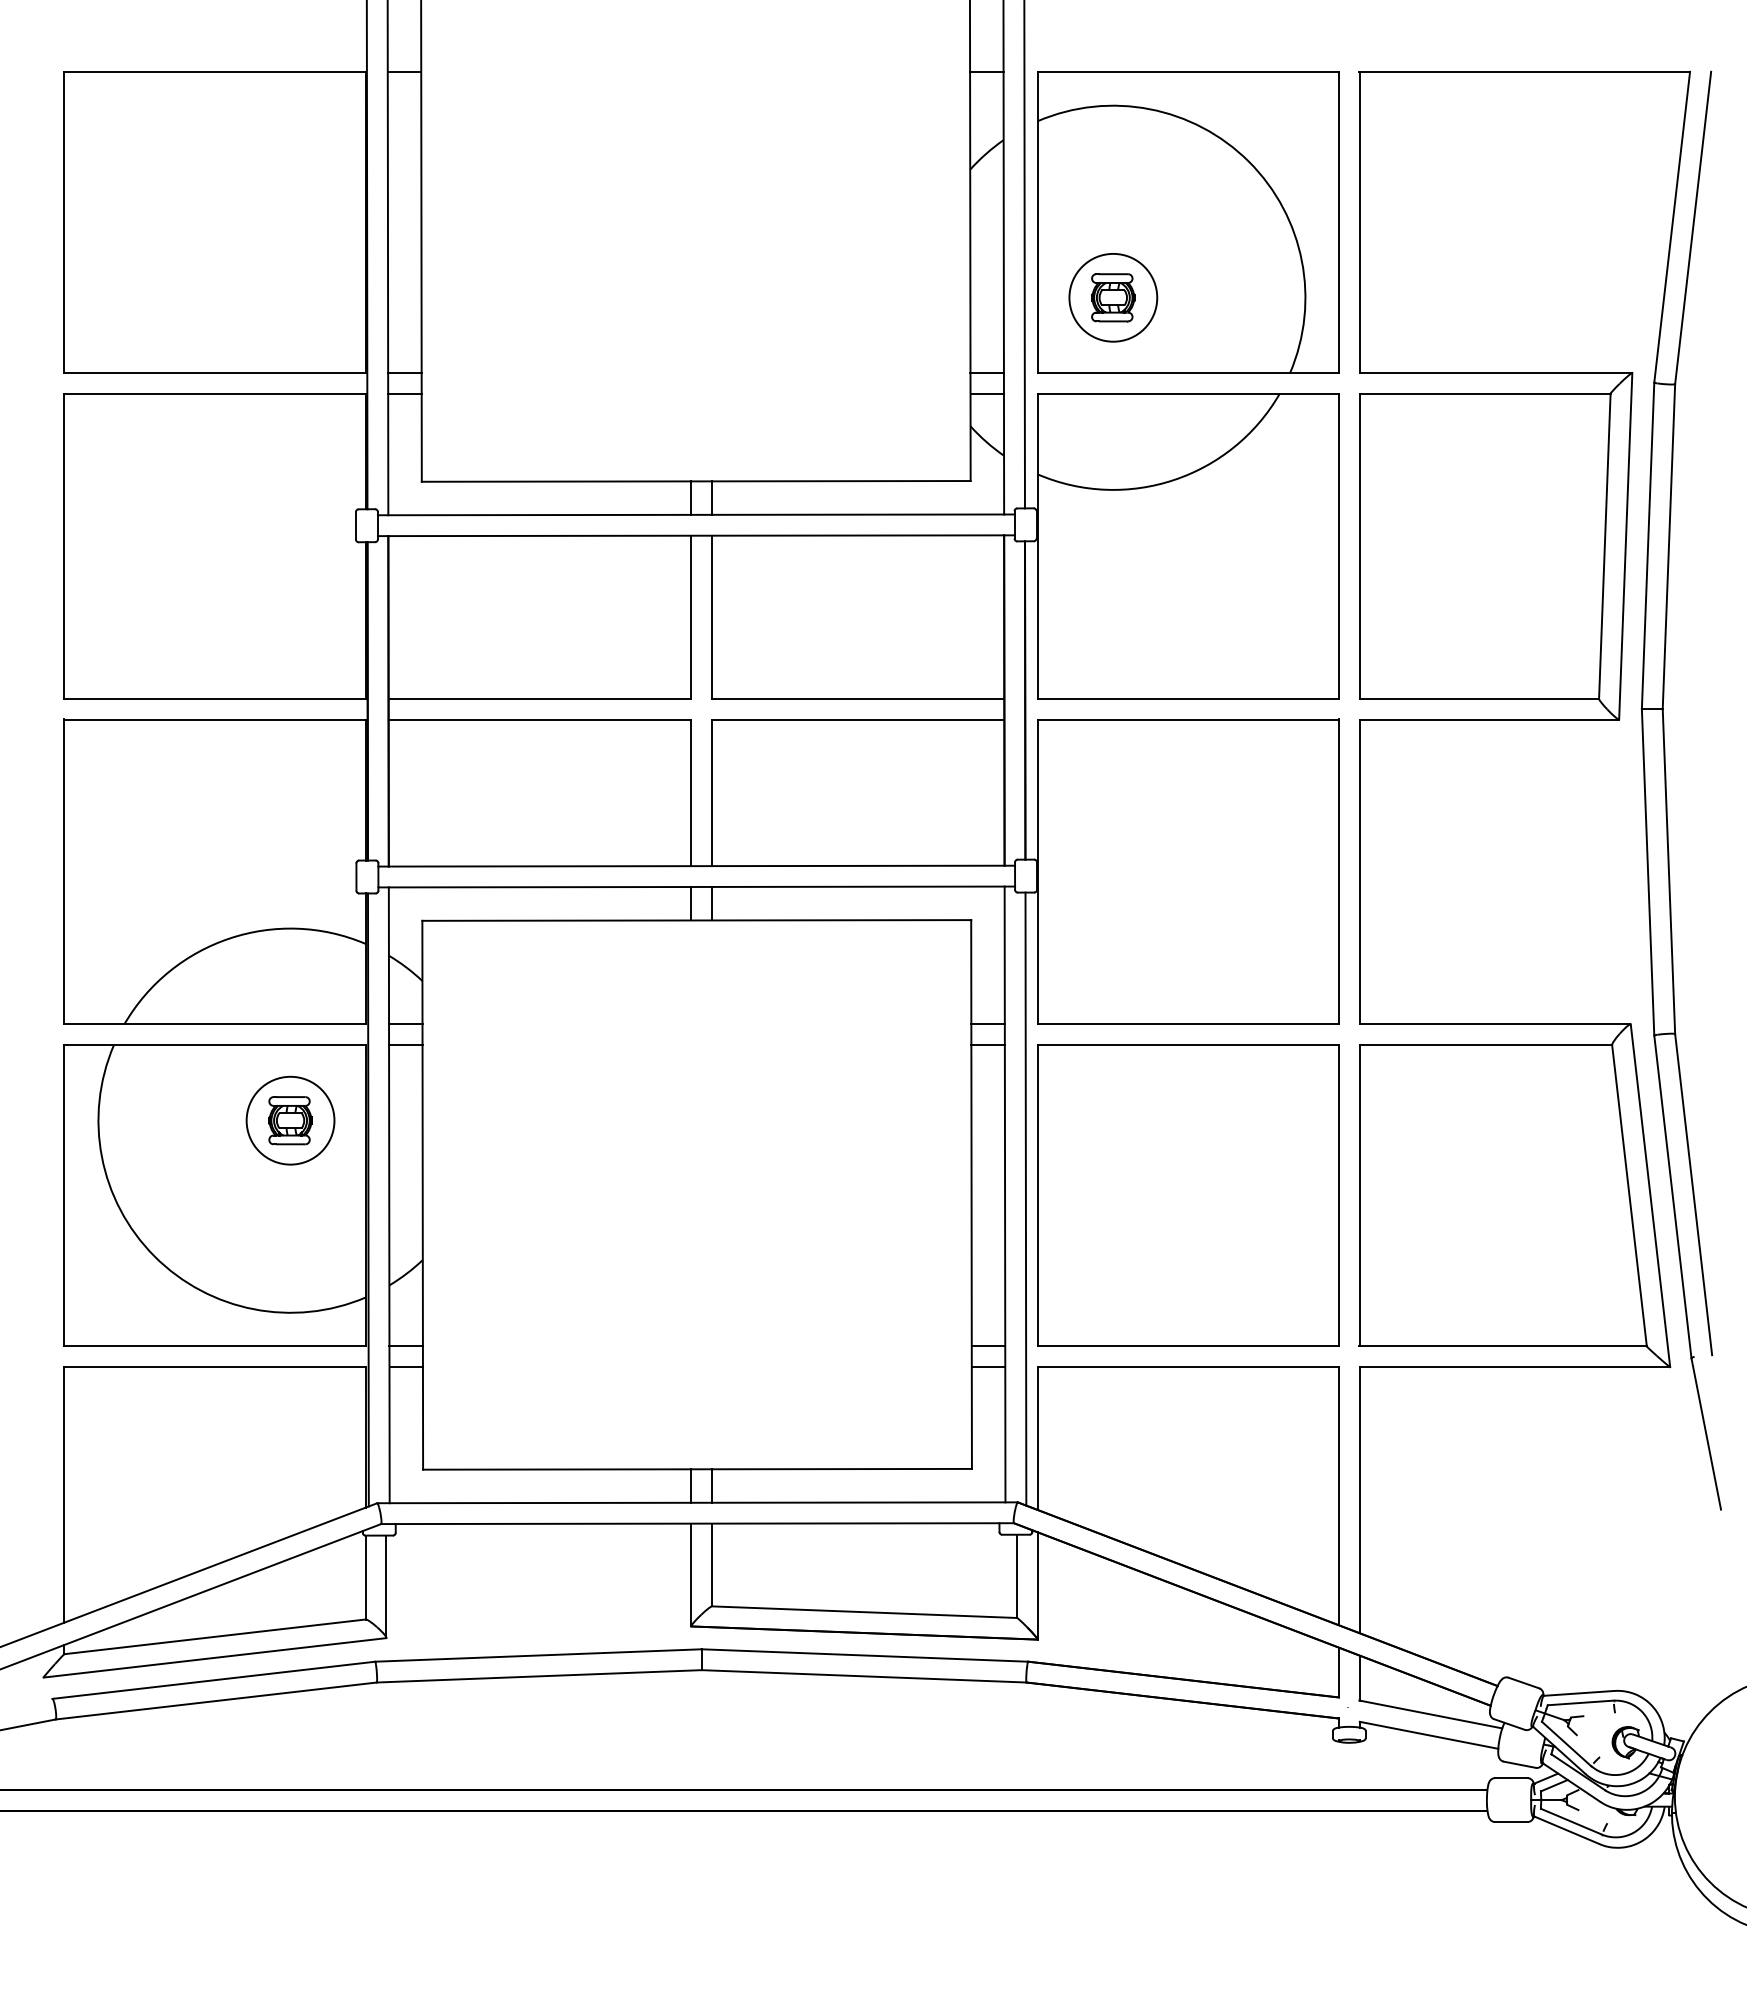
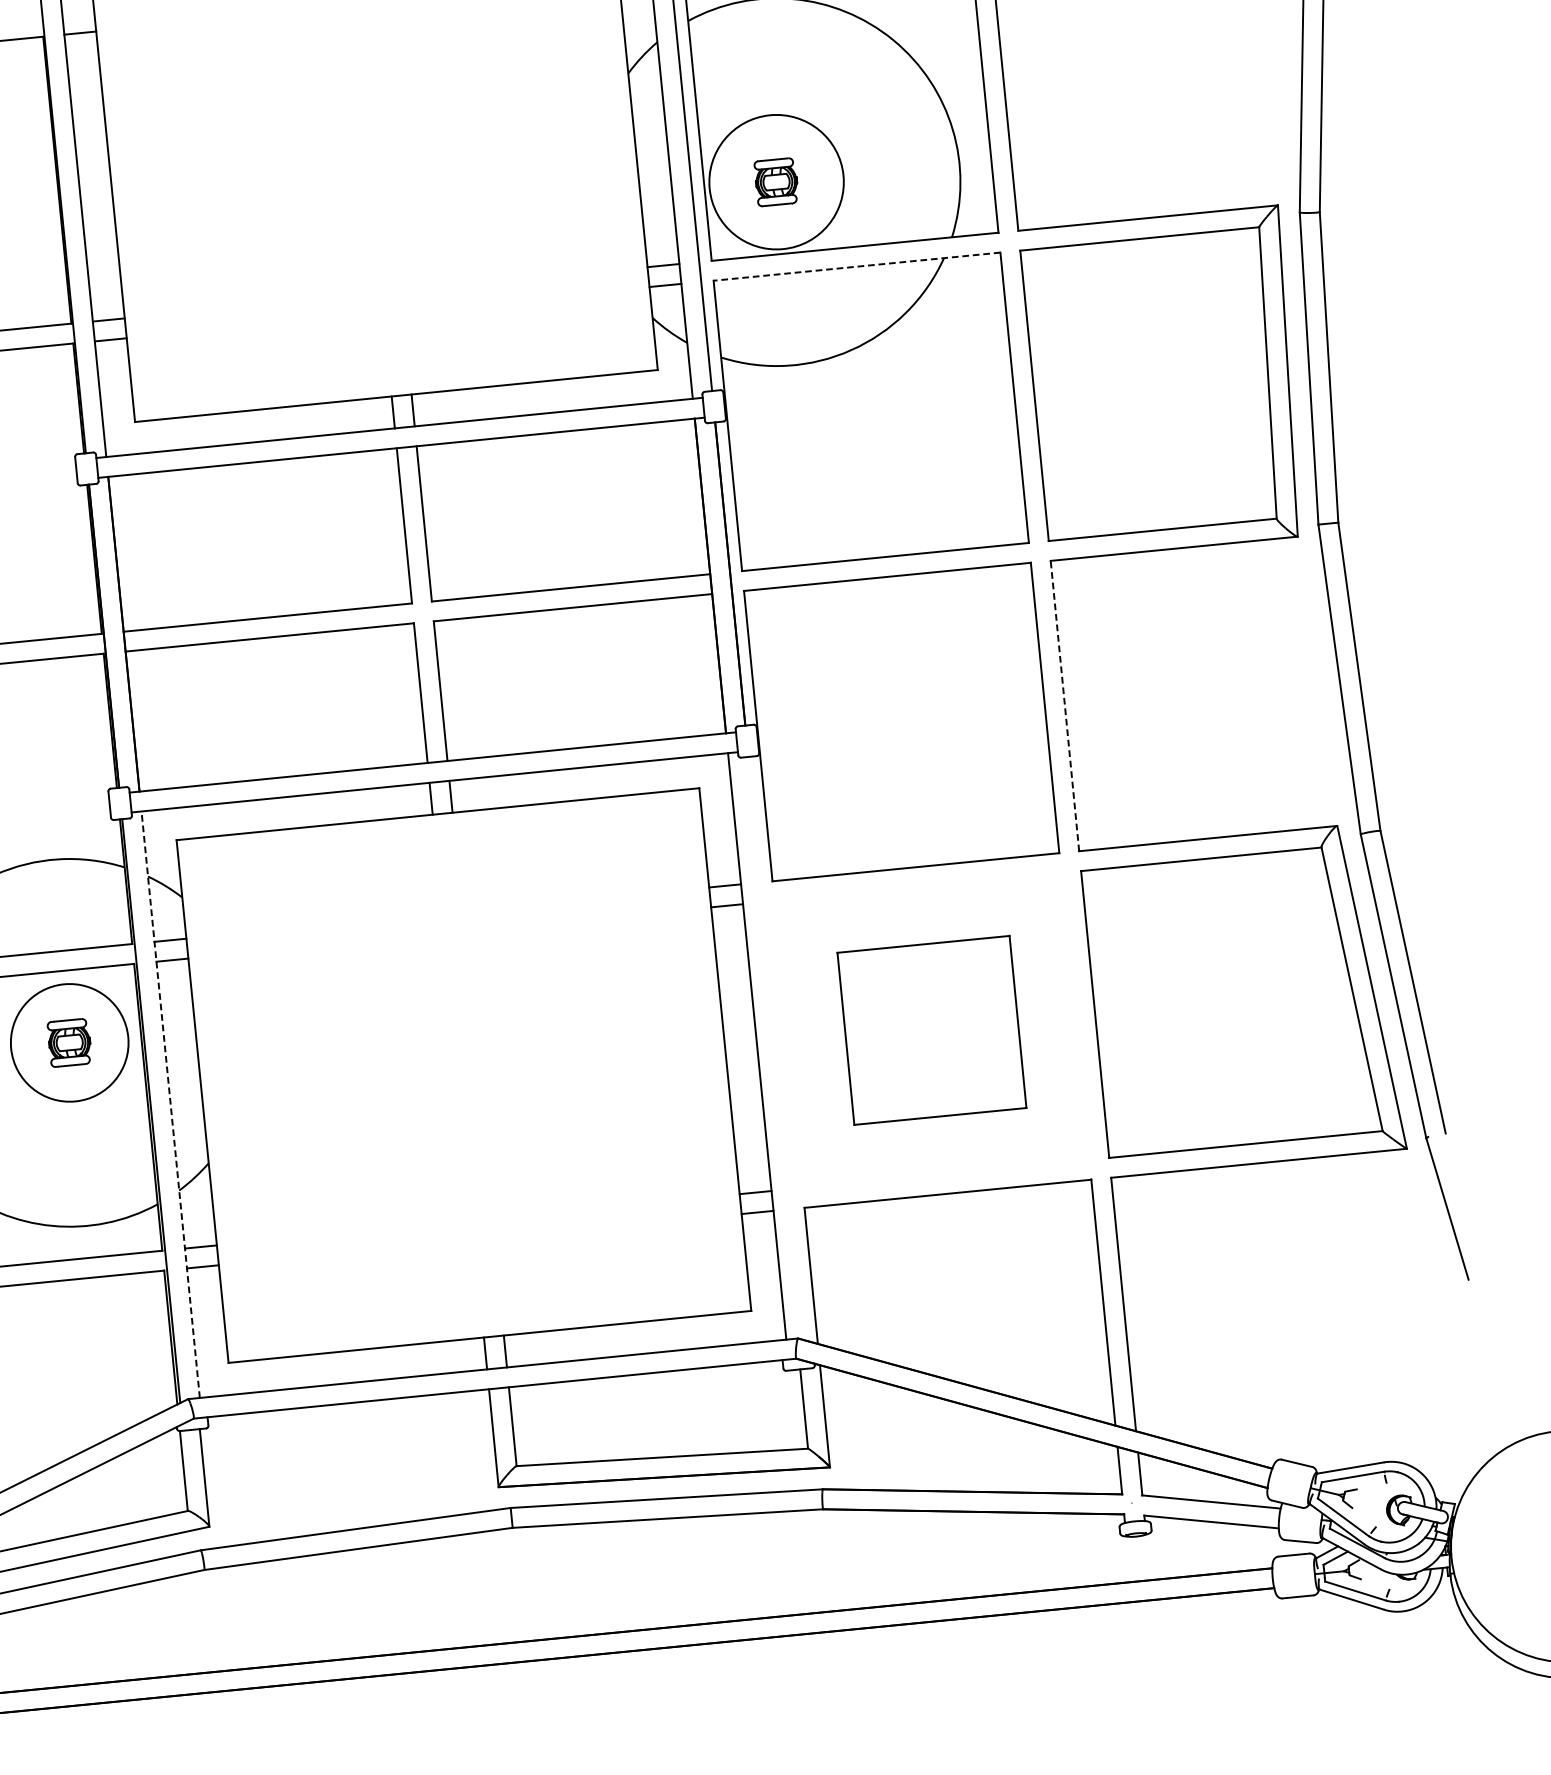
circle: (1113, 297) -> (776, 181), size x1.6
line: (1188, 393) -> (857, 266), solid -> dashed
line: (1359, 871) -> (1064, 705), solid -> dashed
circle: (290, 1120) -> (69, 1042), size x1.4
line: (389, 1195) -> (170, 1104), solid -> dashed
part: (1188, 1195) -> (932, 1030), size x0.6
line: (1025, 1198) -> (777, 1048), removed

